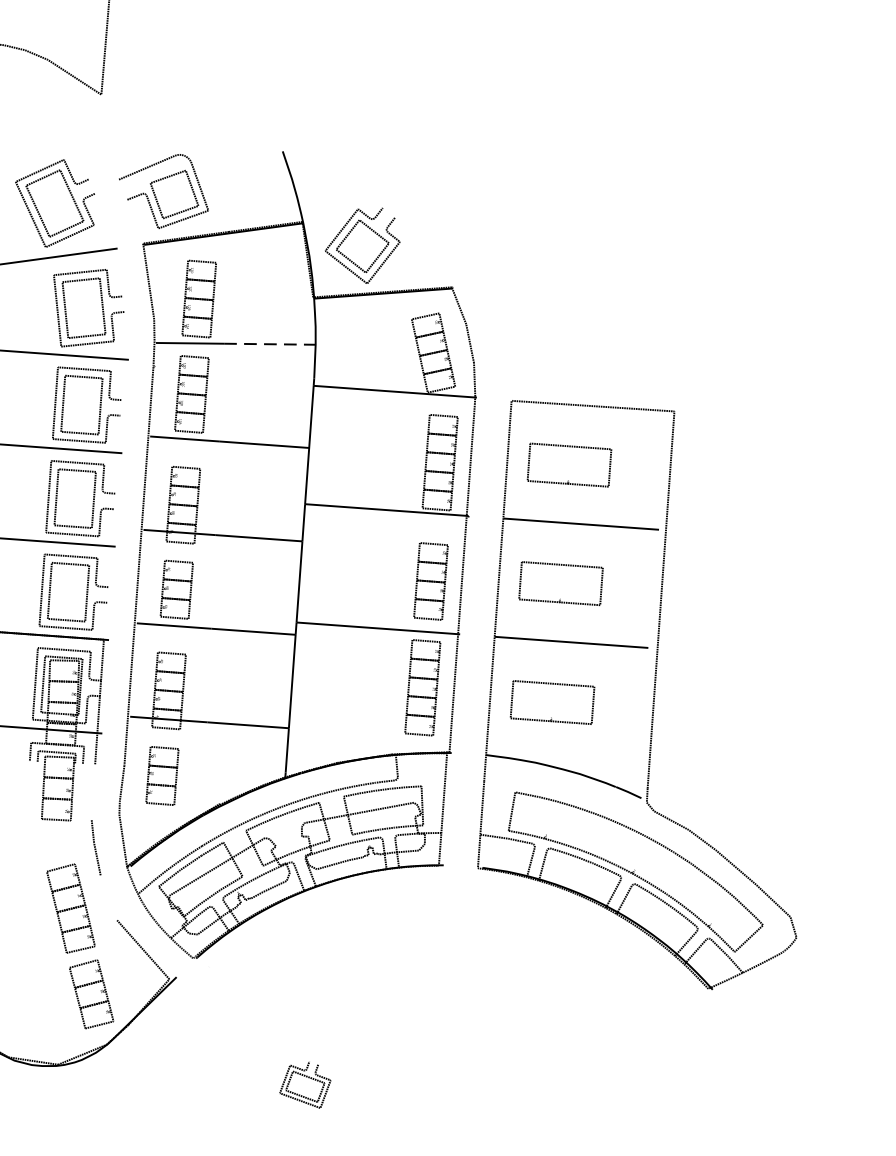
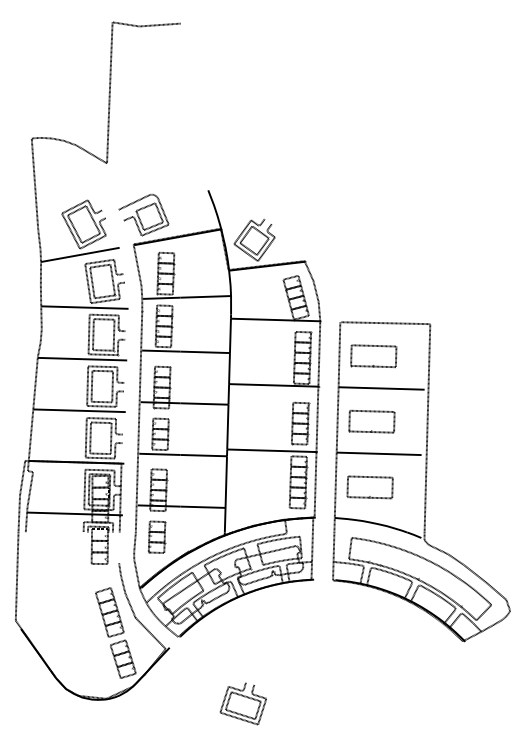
line: (271, 343) -> (206, 296), dashed -> solid
line: (108, 897) -> (130, 605), added
part: (304, 1083) -> (242, 703), size x1.67

